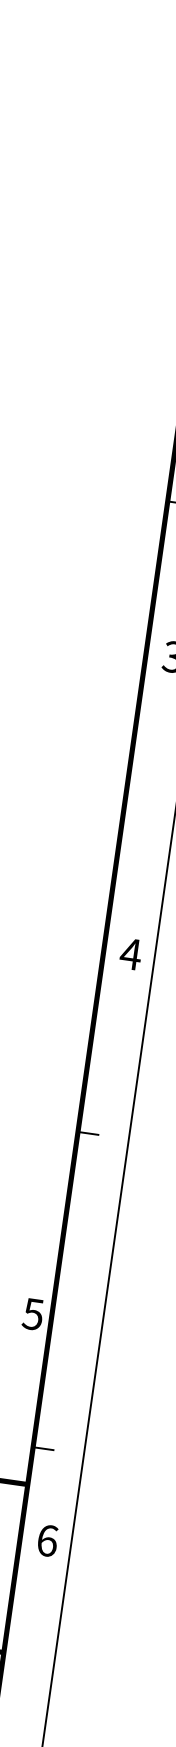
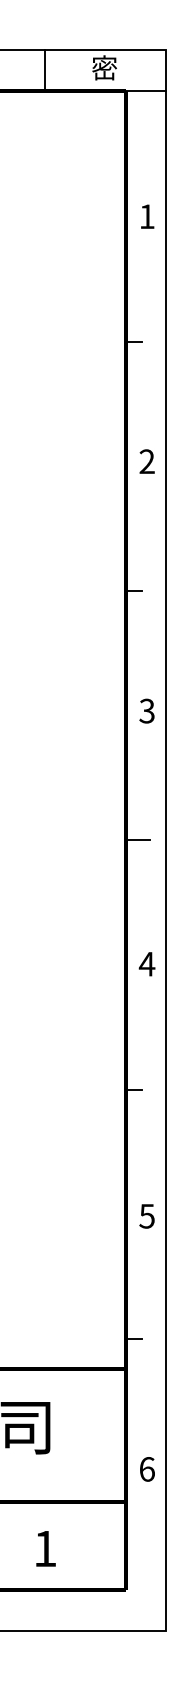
line: (137, 818) -> (137, 840), added
text: (130, 954) -> (146, 964), moved
text: (32, 1314) -> (146, 1216), moved
text: (47, 1540) -> (147, 1469), moved

